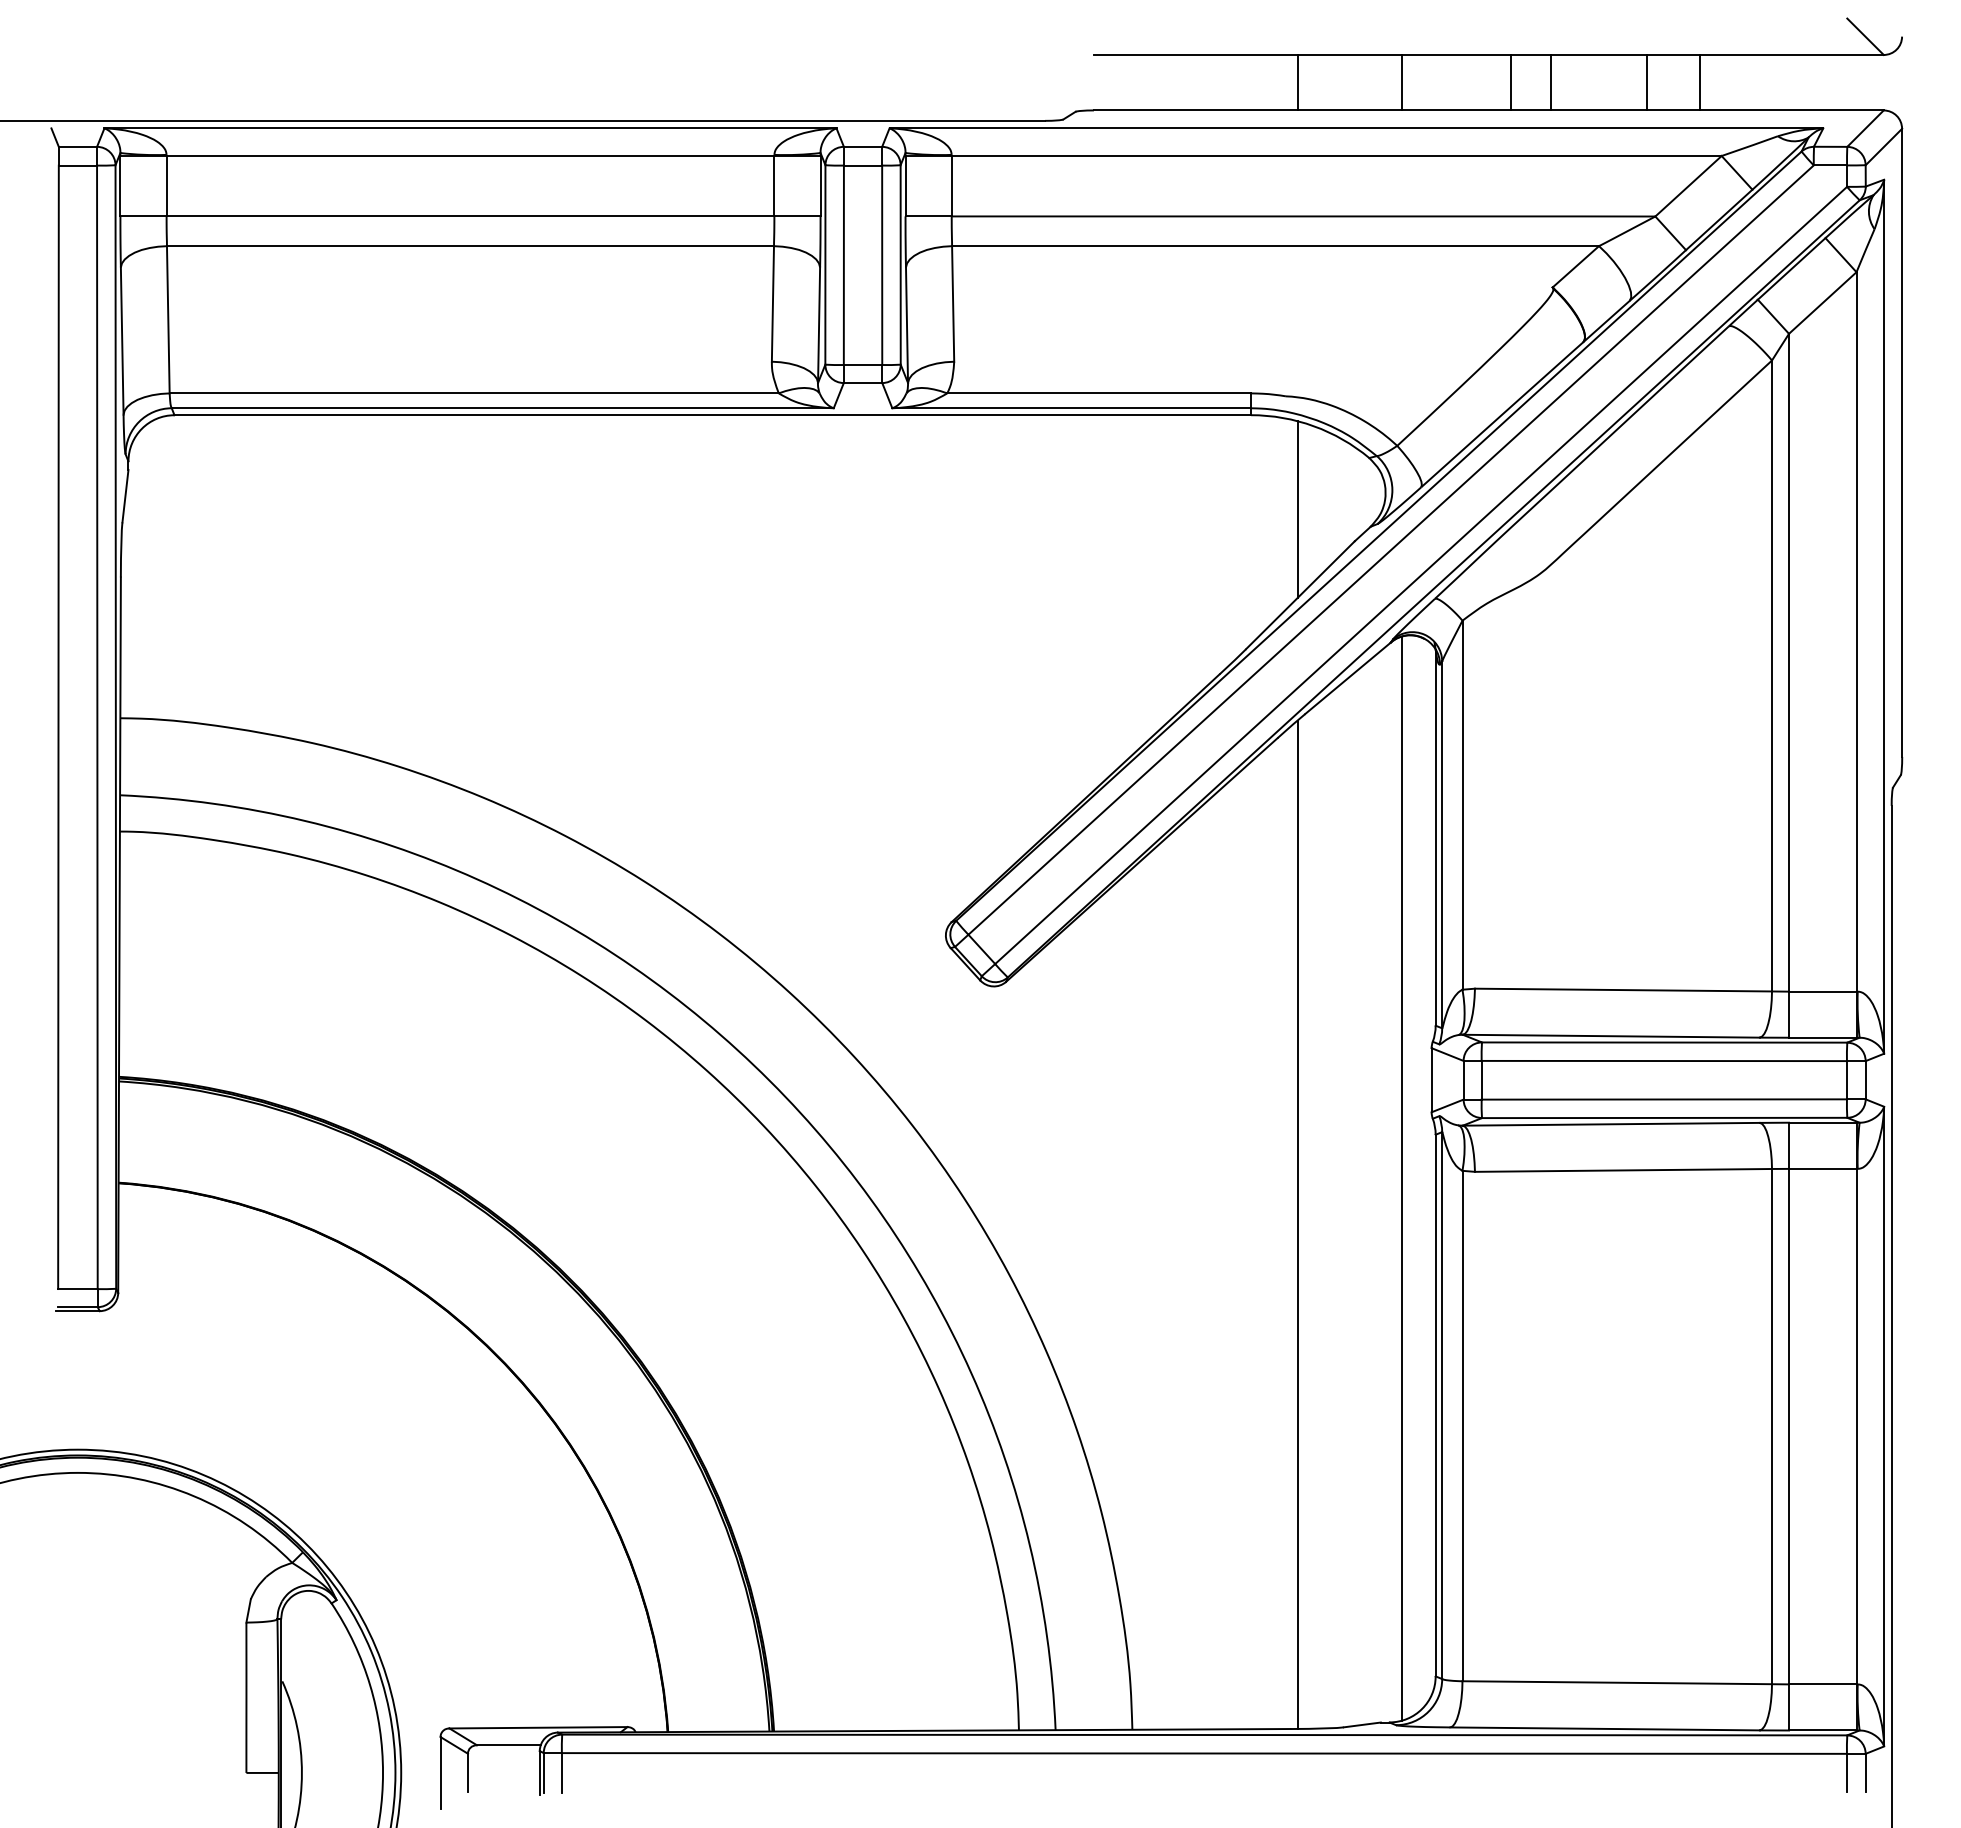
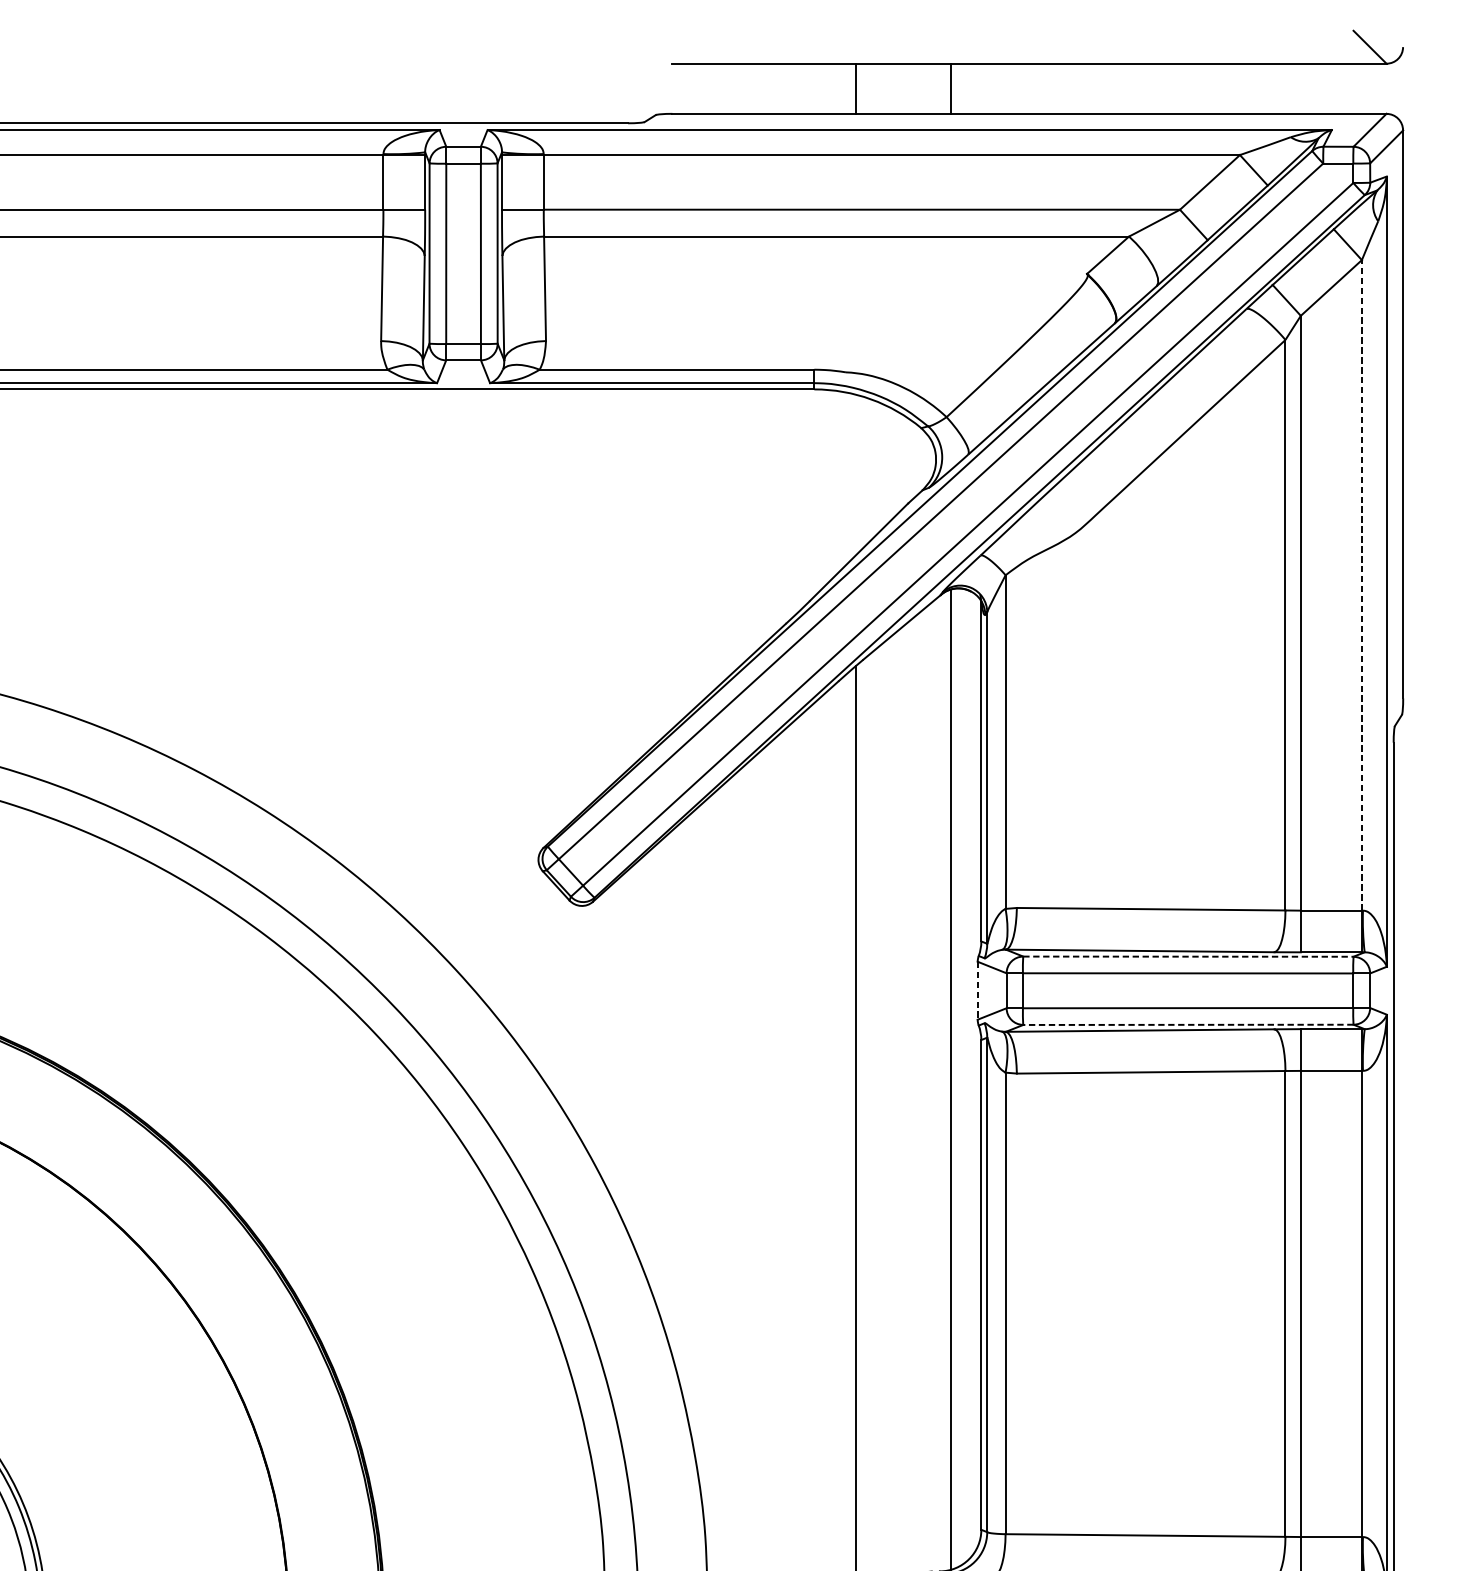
line: (1510, 82) -> (1049, 88), removed
line: (1550, 82) -> (1085, 88), removed
line: (1647, 82) -> (1172, 88), removed
line: (1699, 82) -> (1219, 88), removed
line: (1297, 509) -> (856, 474), removed
line: (1856, 631) -> (1361, 585), solid -> dashed
line: (1664, 1042) -> (1188, 956), solid -> dashed
line: (1431, 1080) -> (977, 990), solid -> dashed
line: (1664, 1117) -> (1188, 1024), solid -> dashed

